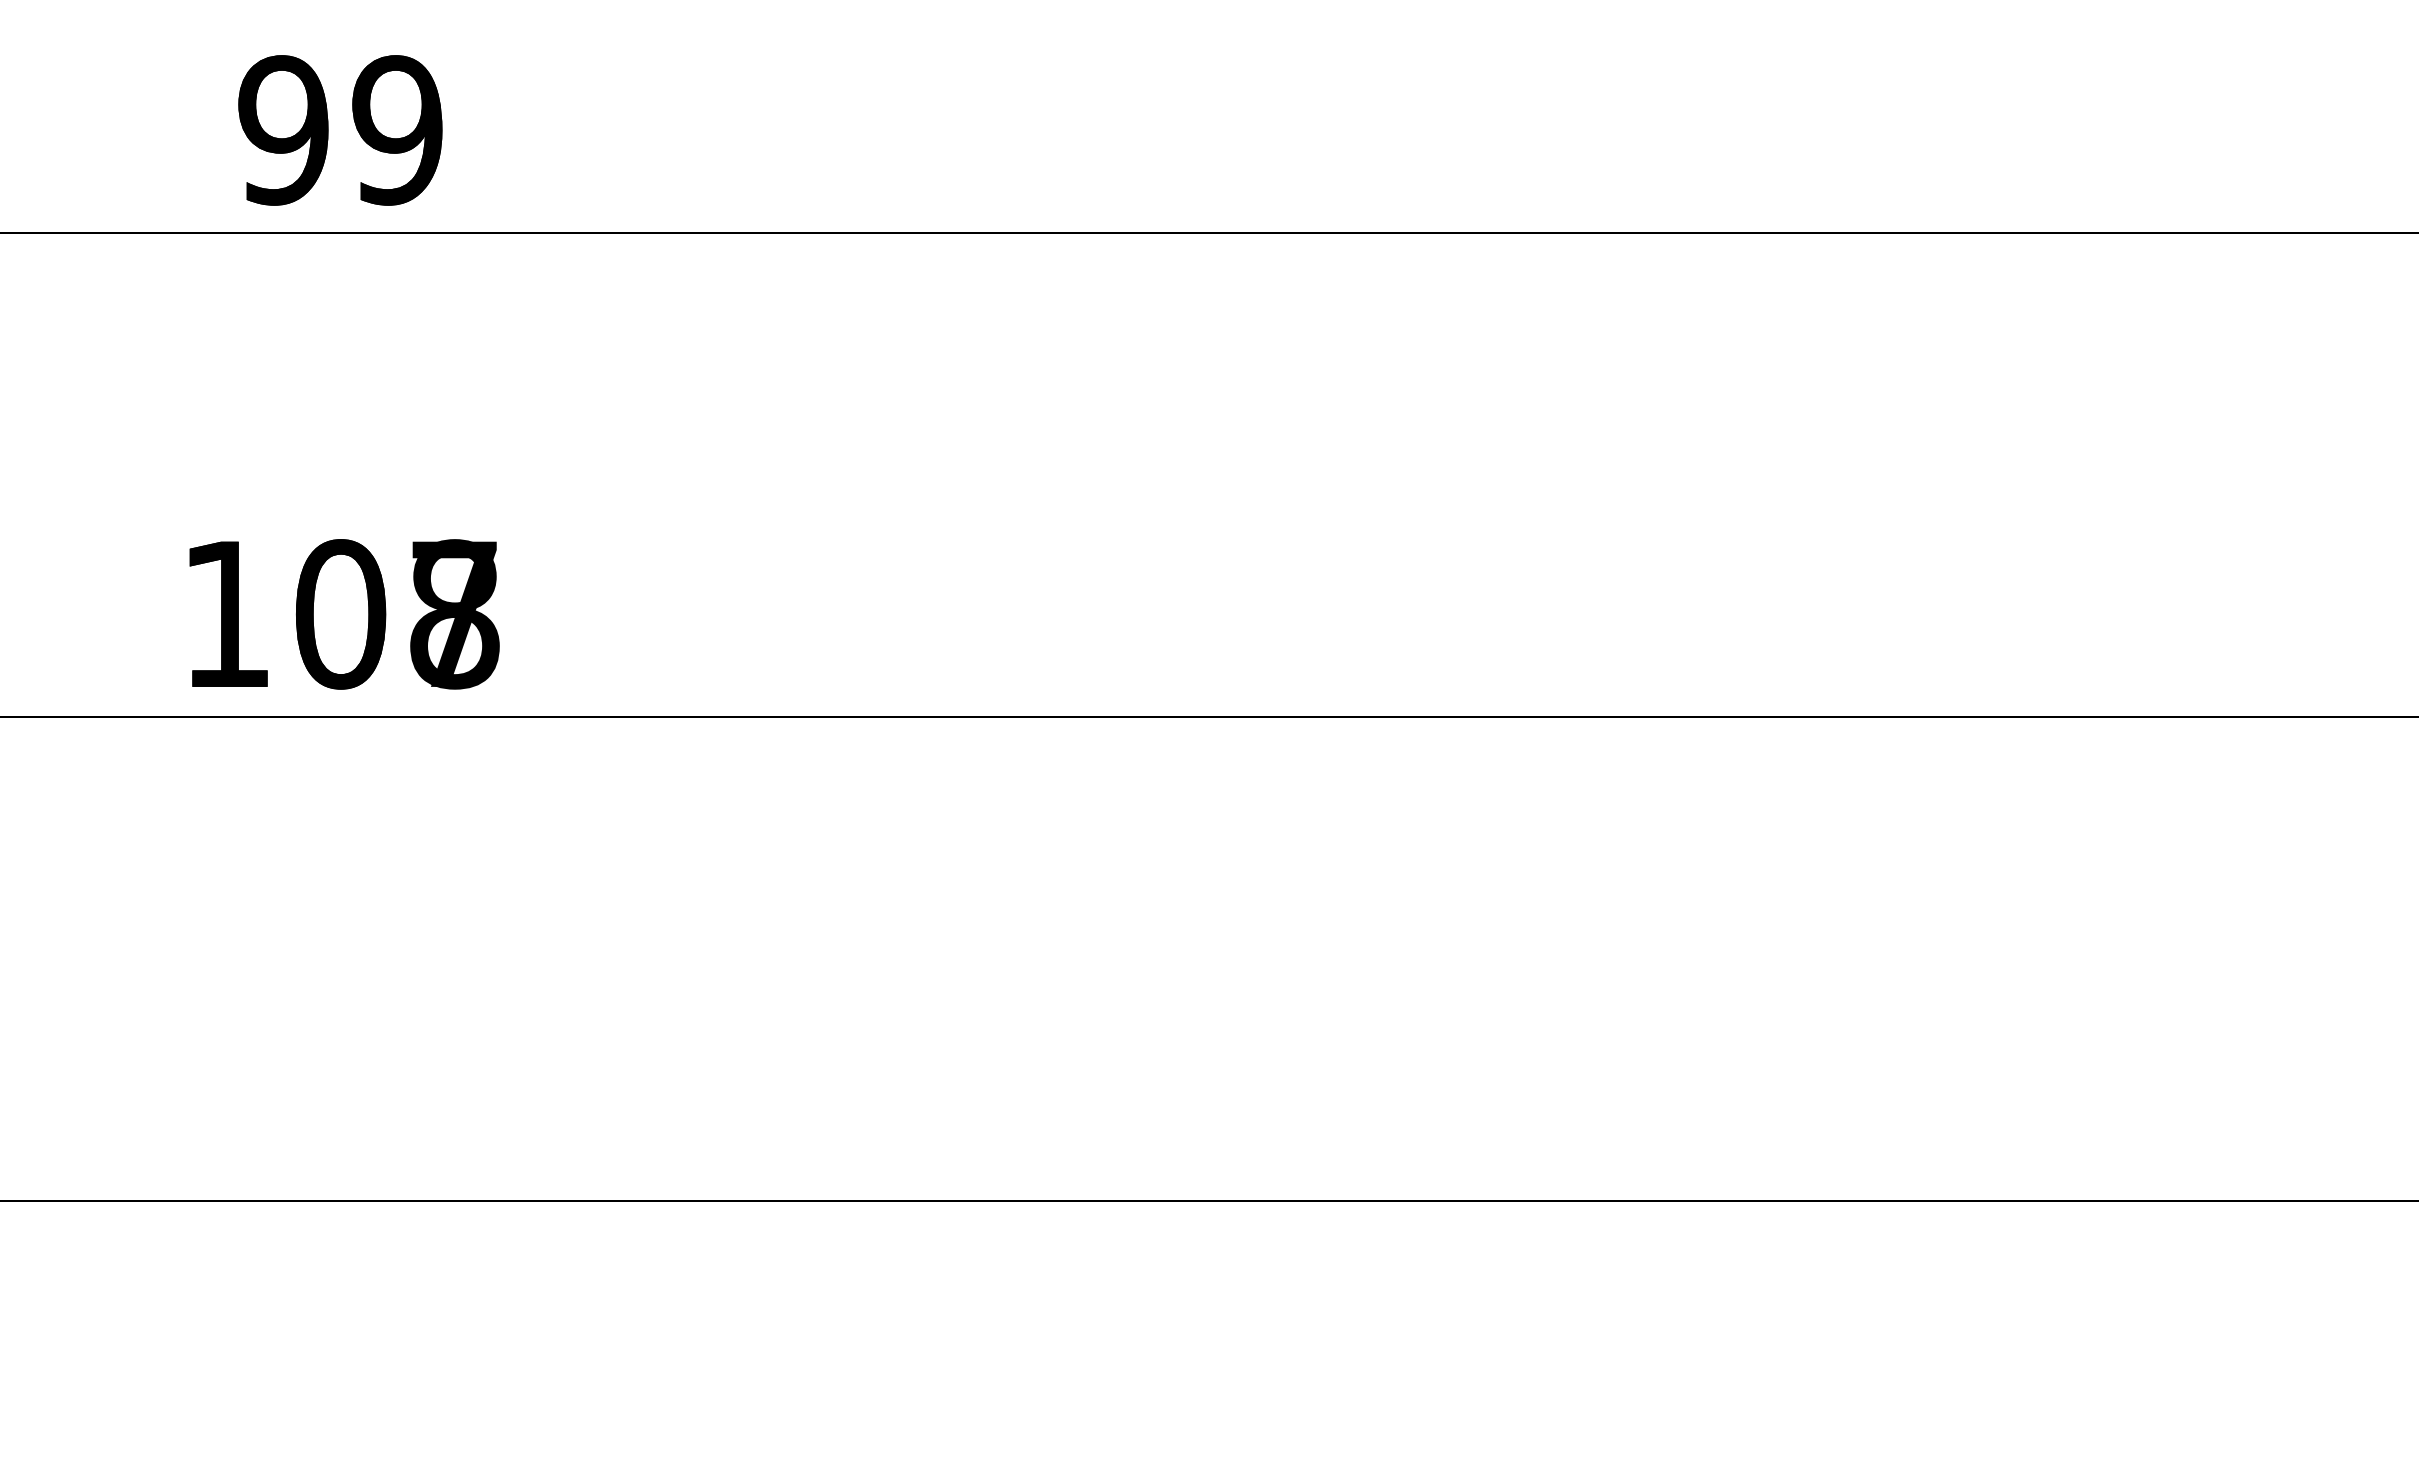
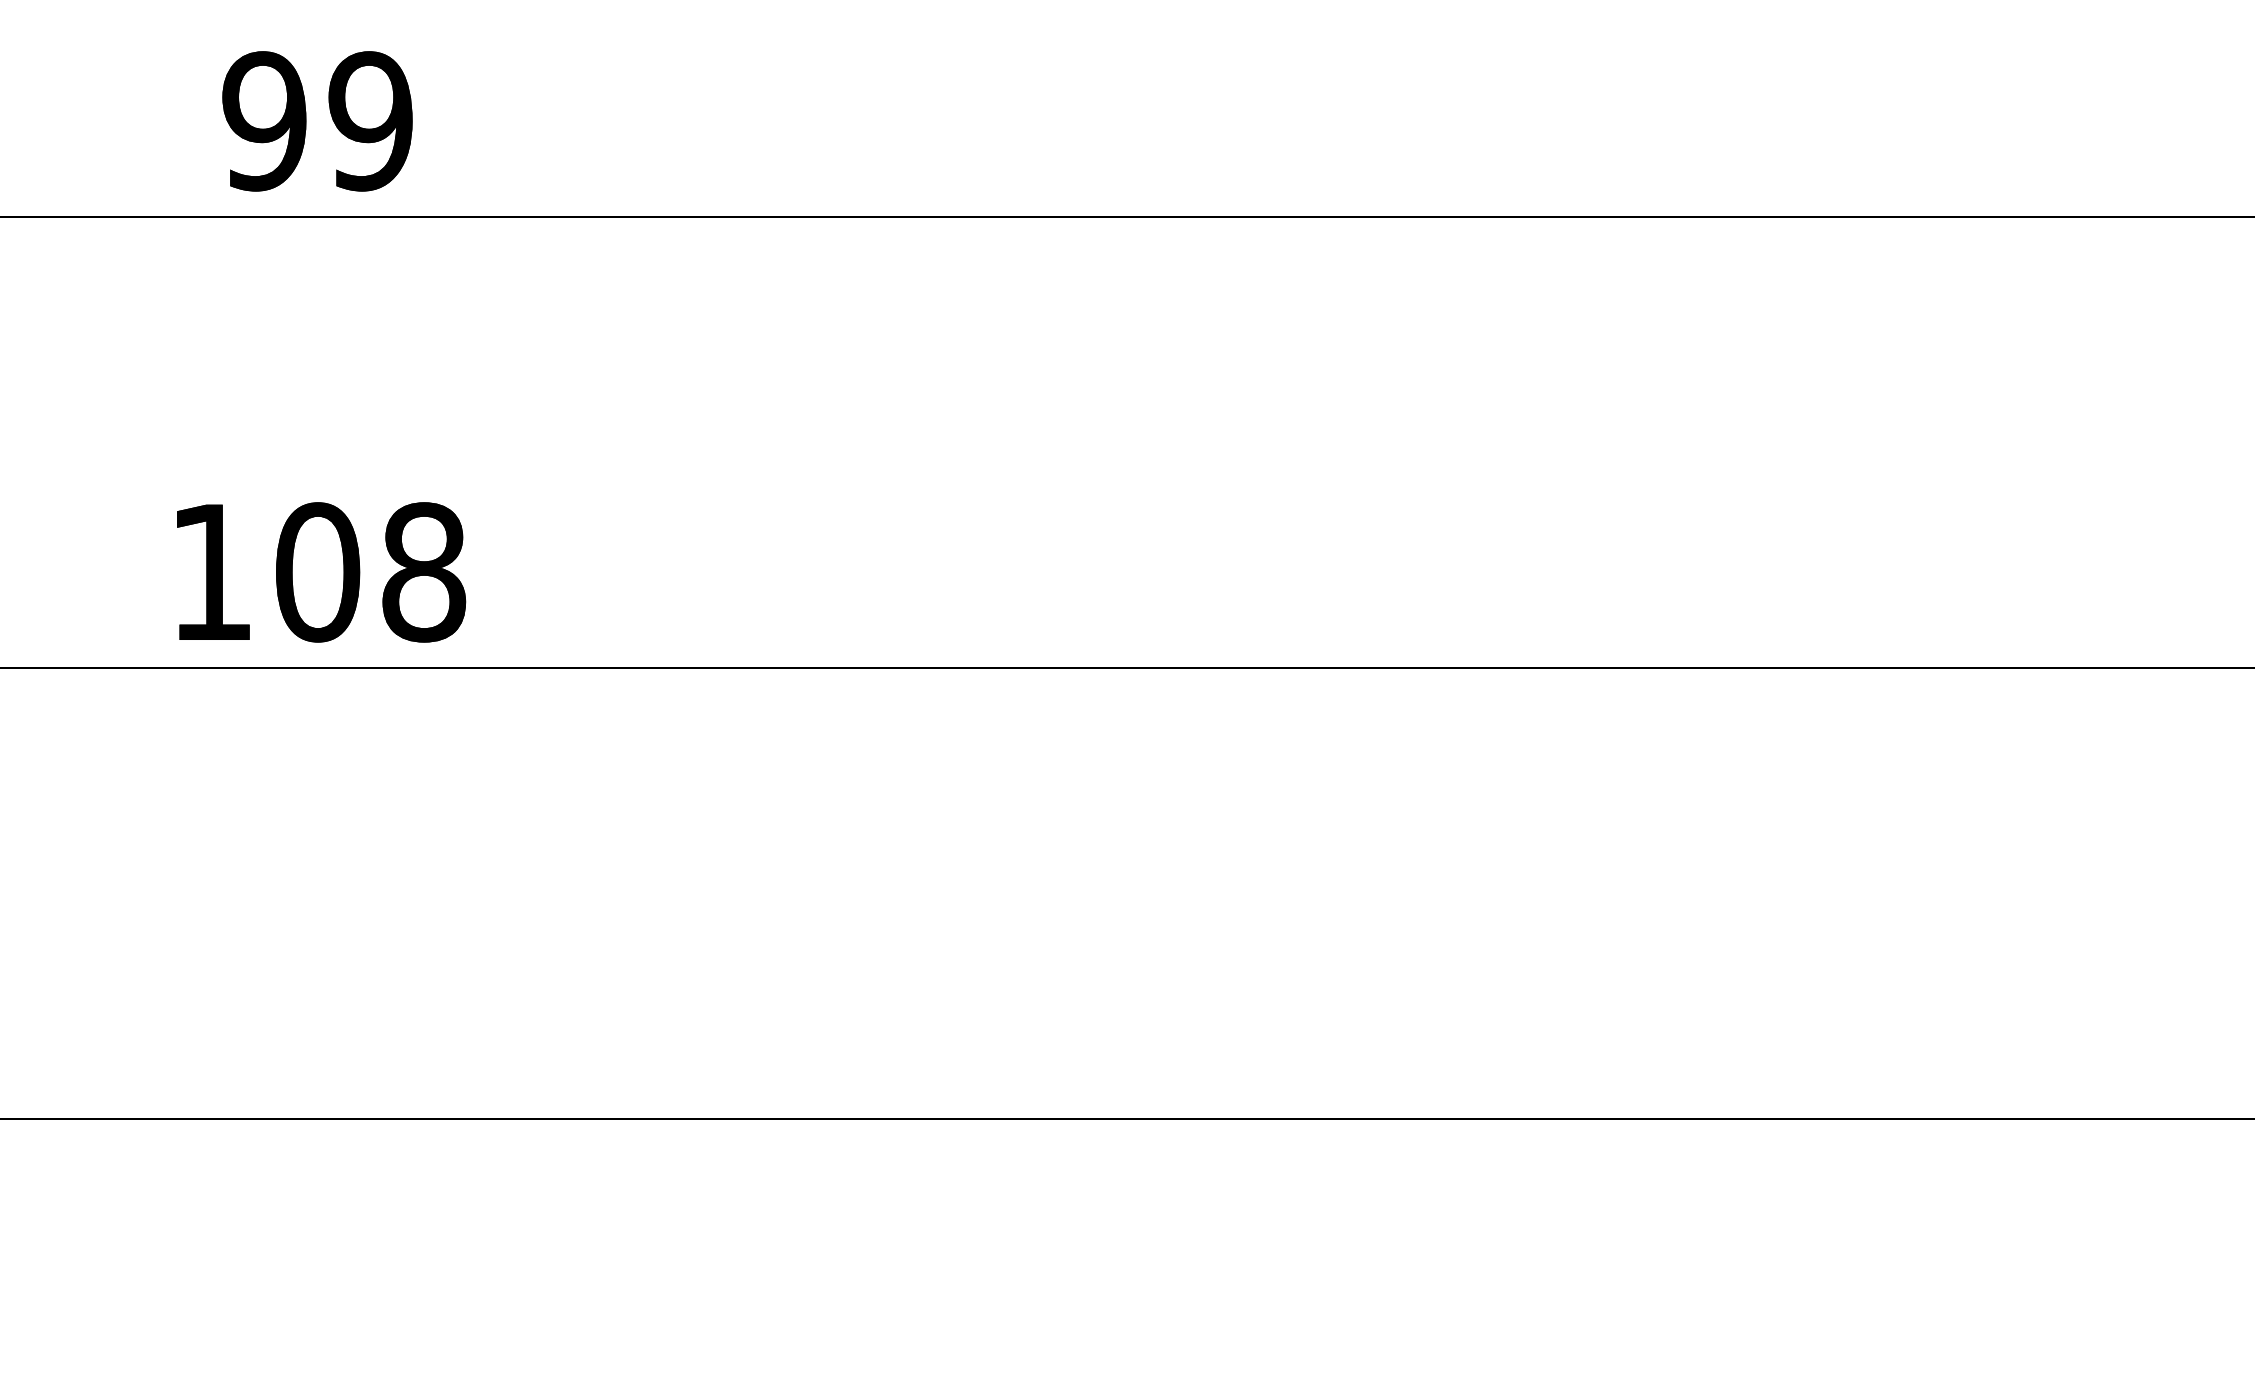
text: (454, 614) -> (423, 572), 107 -> 108

